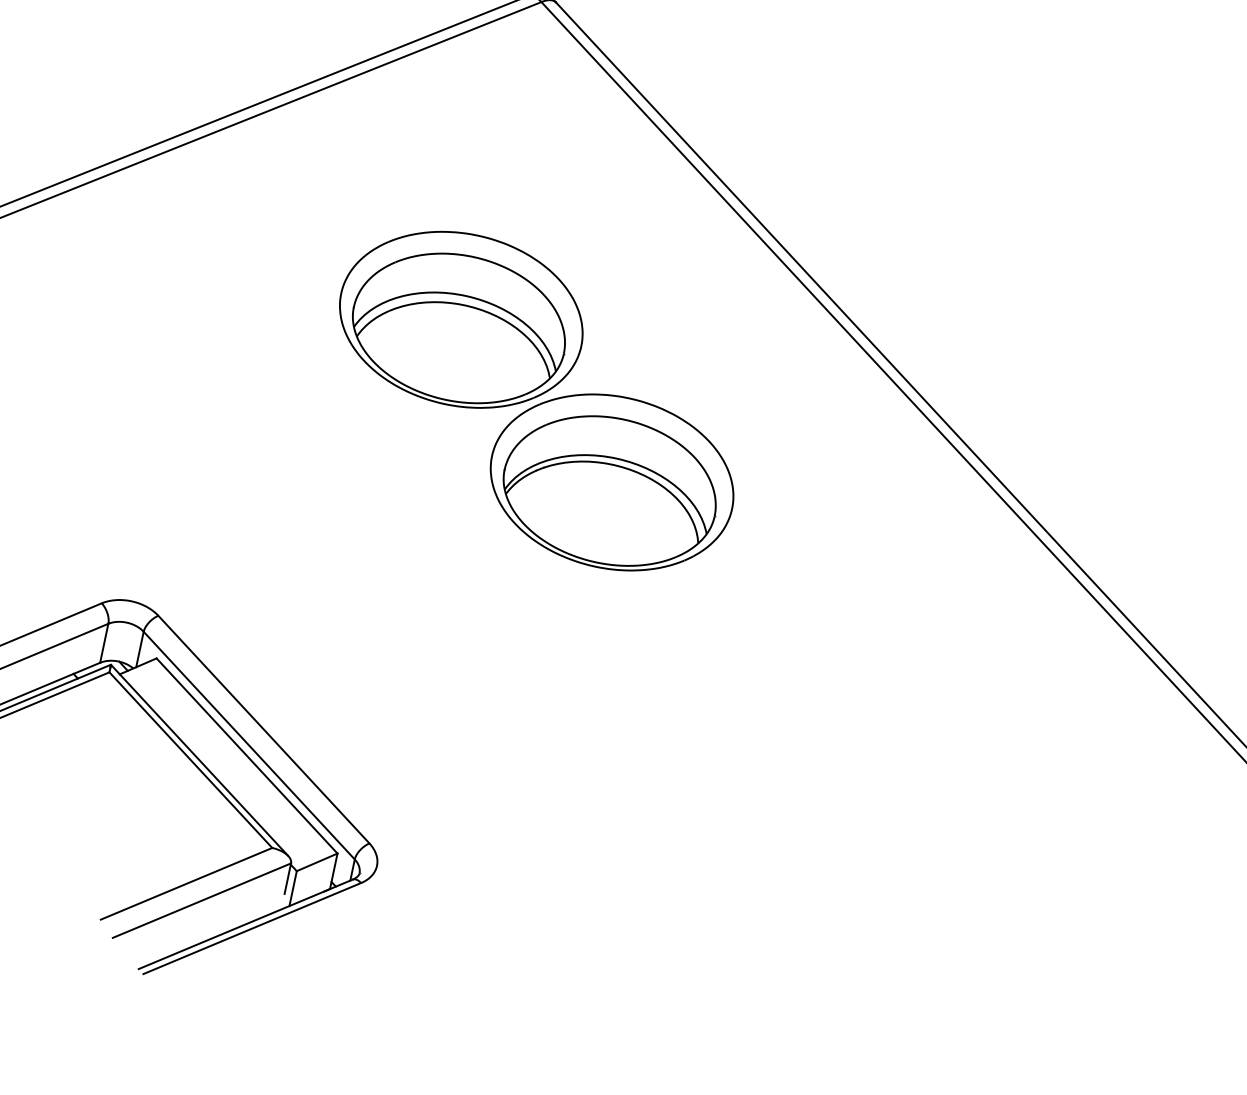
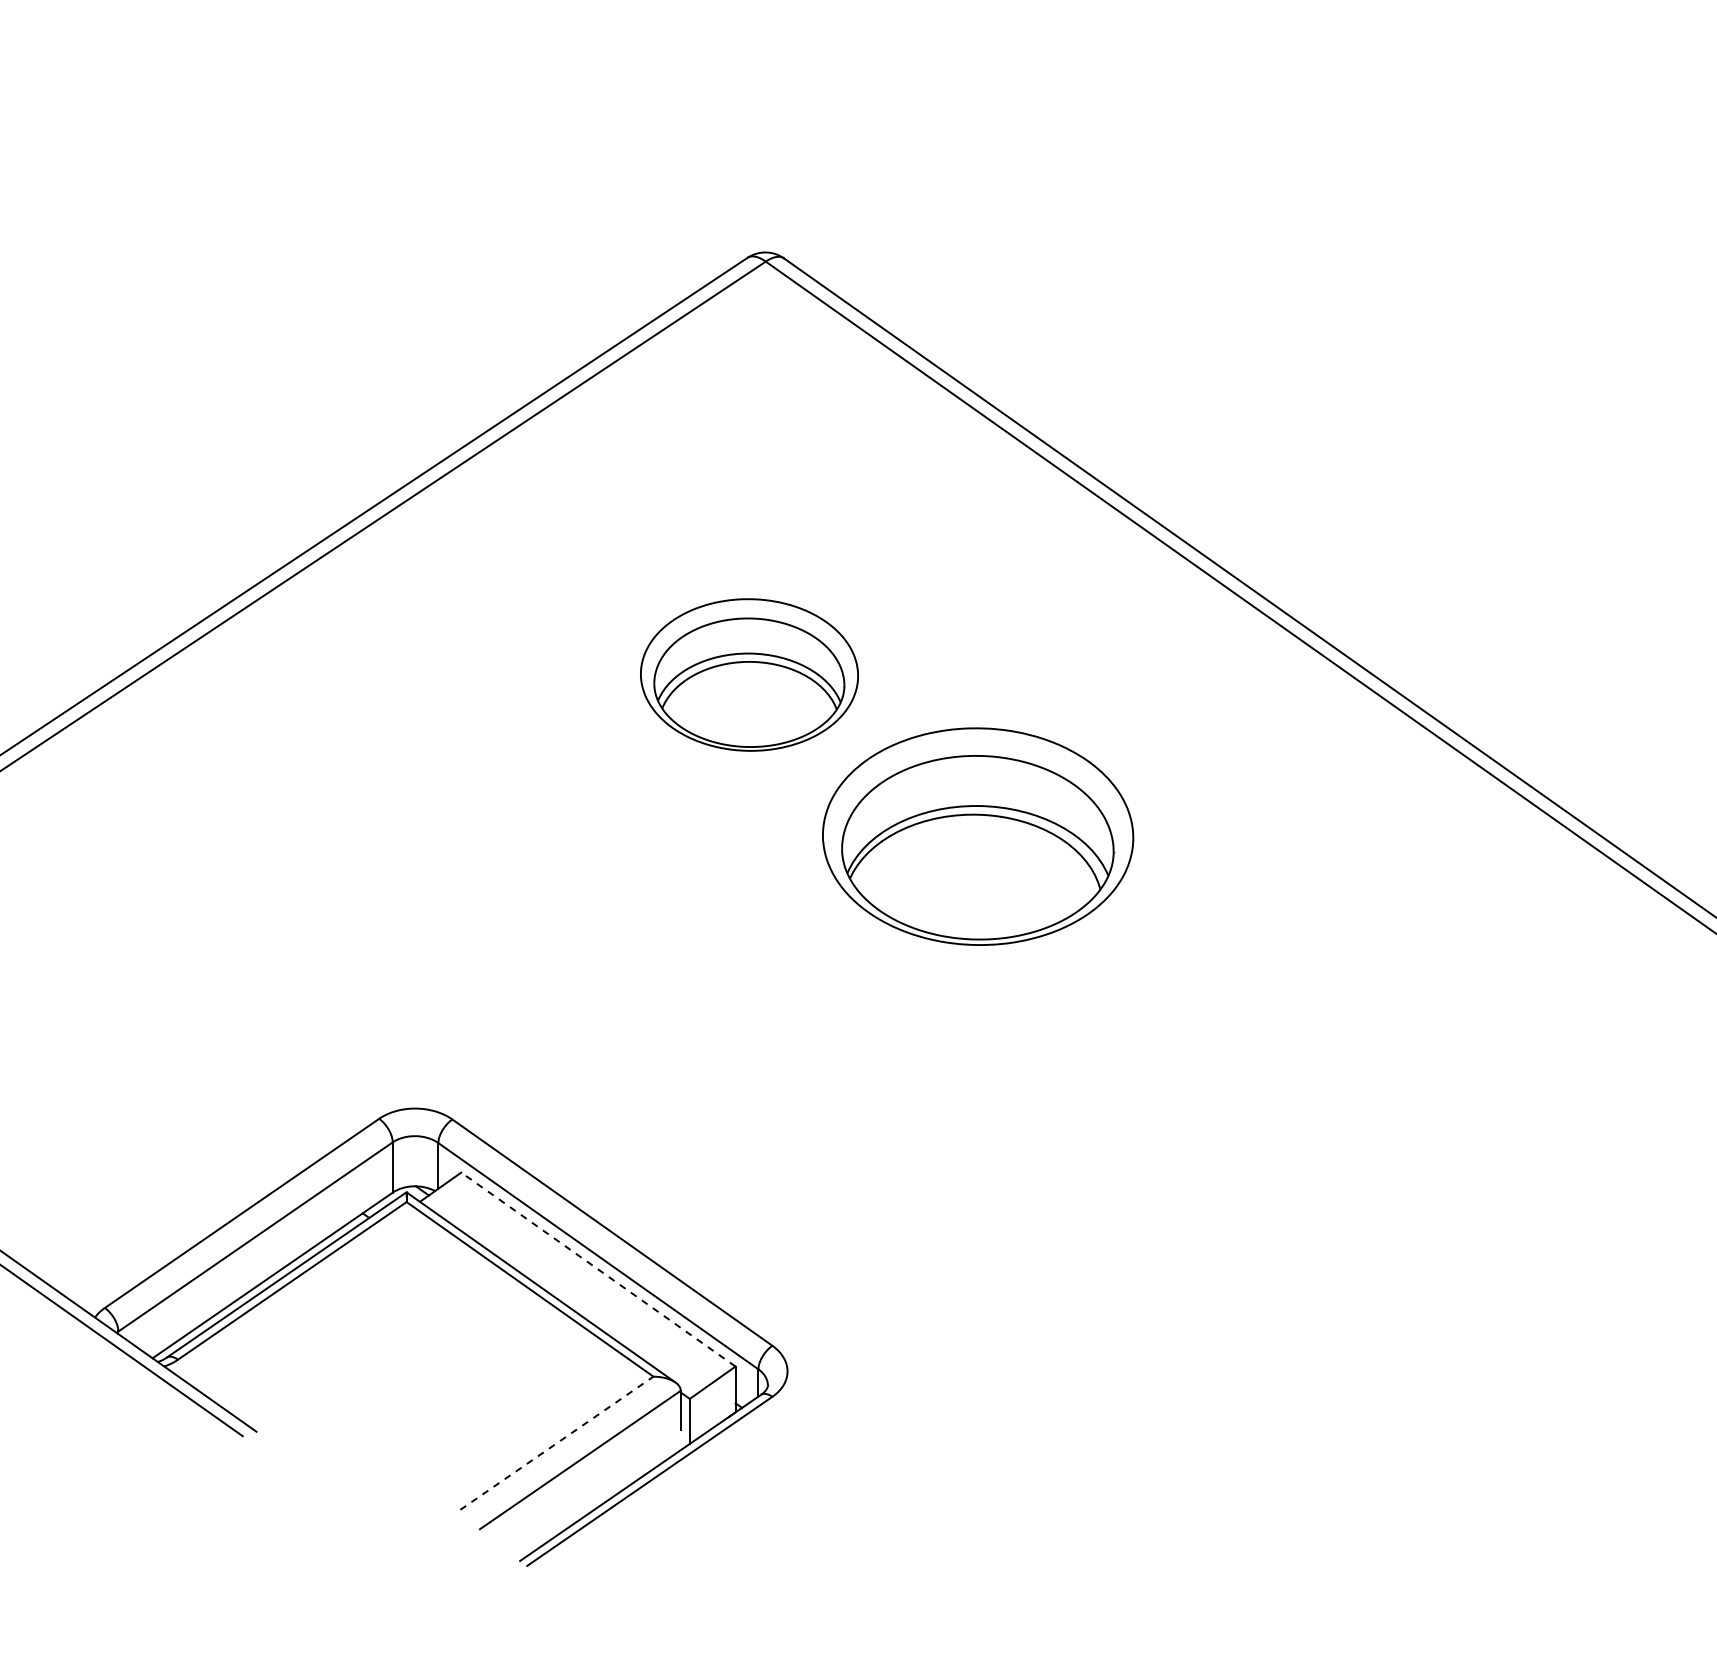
part: (461, 319) -> (749, 674), size x0.7
line: (247, 755) -> (598, 1269), solid -> dashed
line: (187, 883) -> (557, 1442), solid -> dashed

